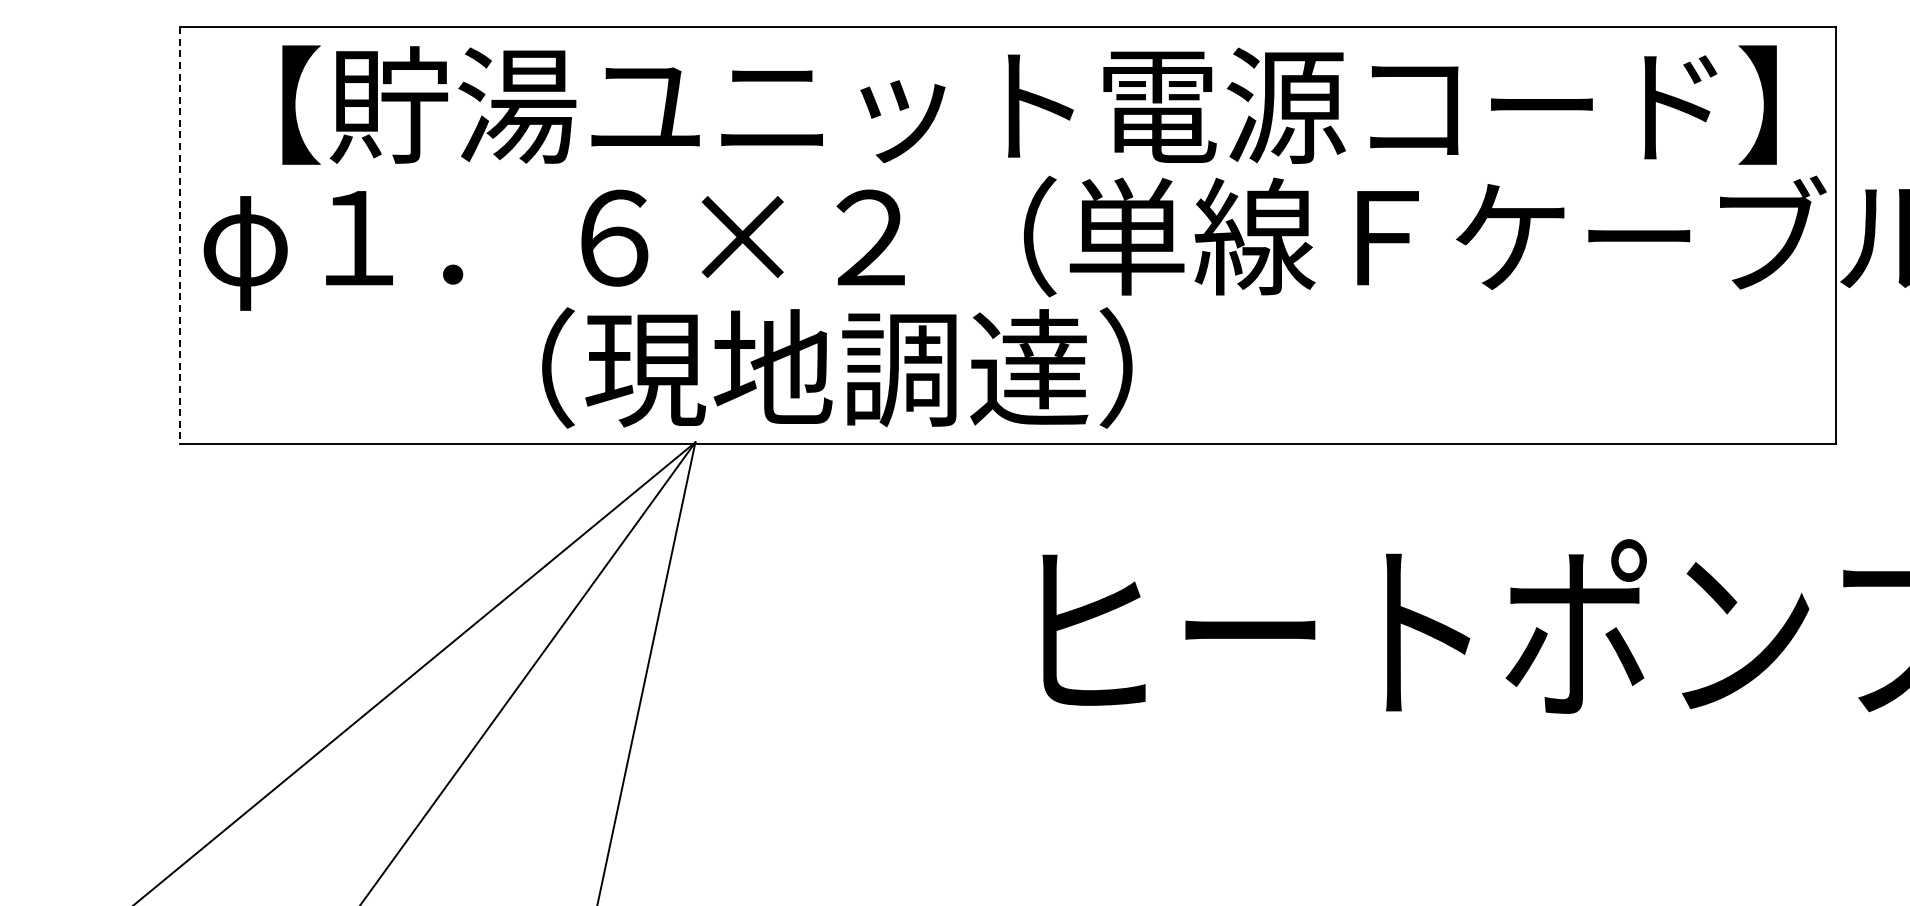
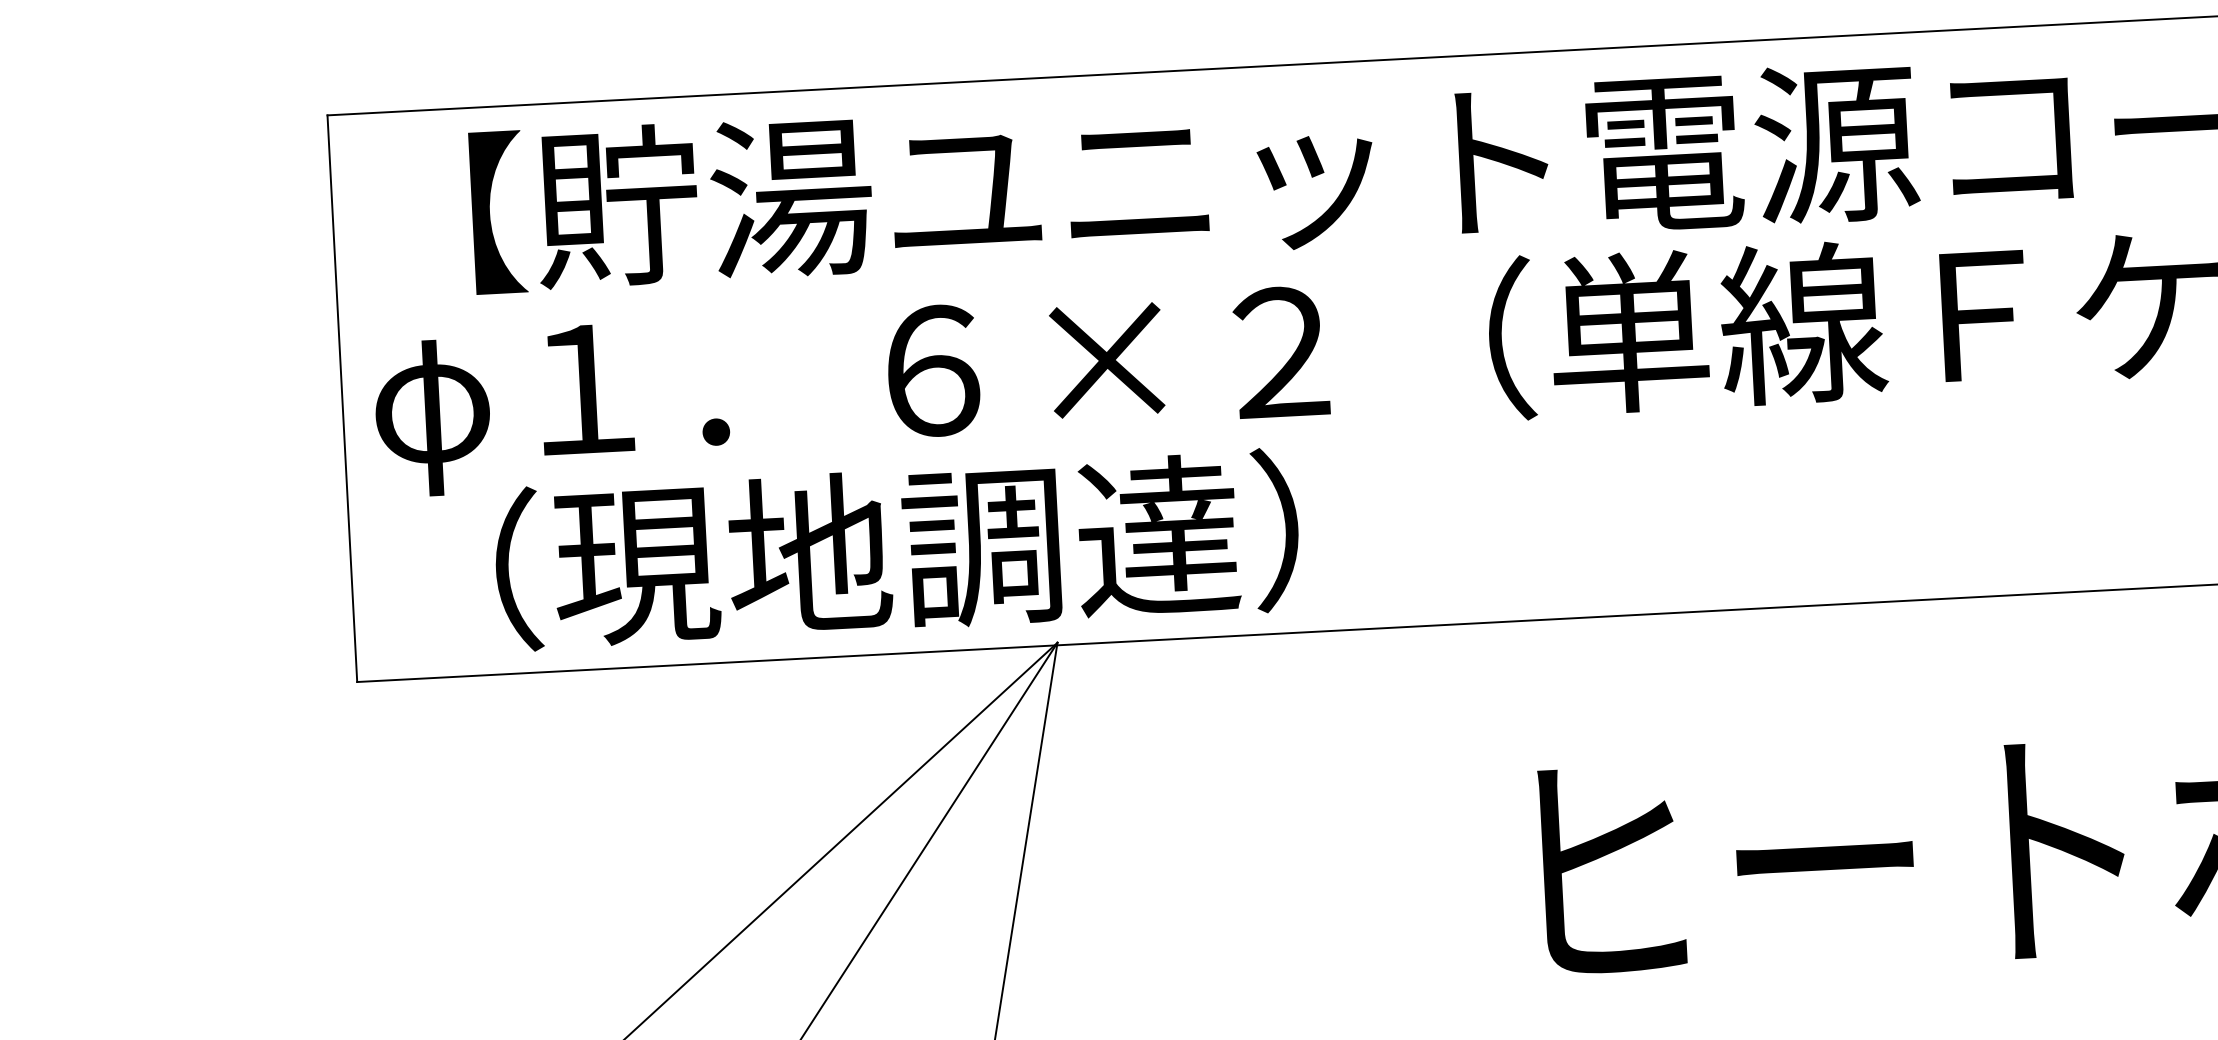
line: (179, 235) -> (341, 398), dashed -> solid
text: (837, 367) -> (897, 549), moved

